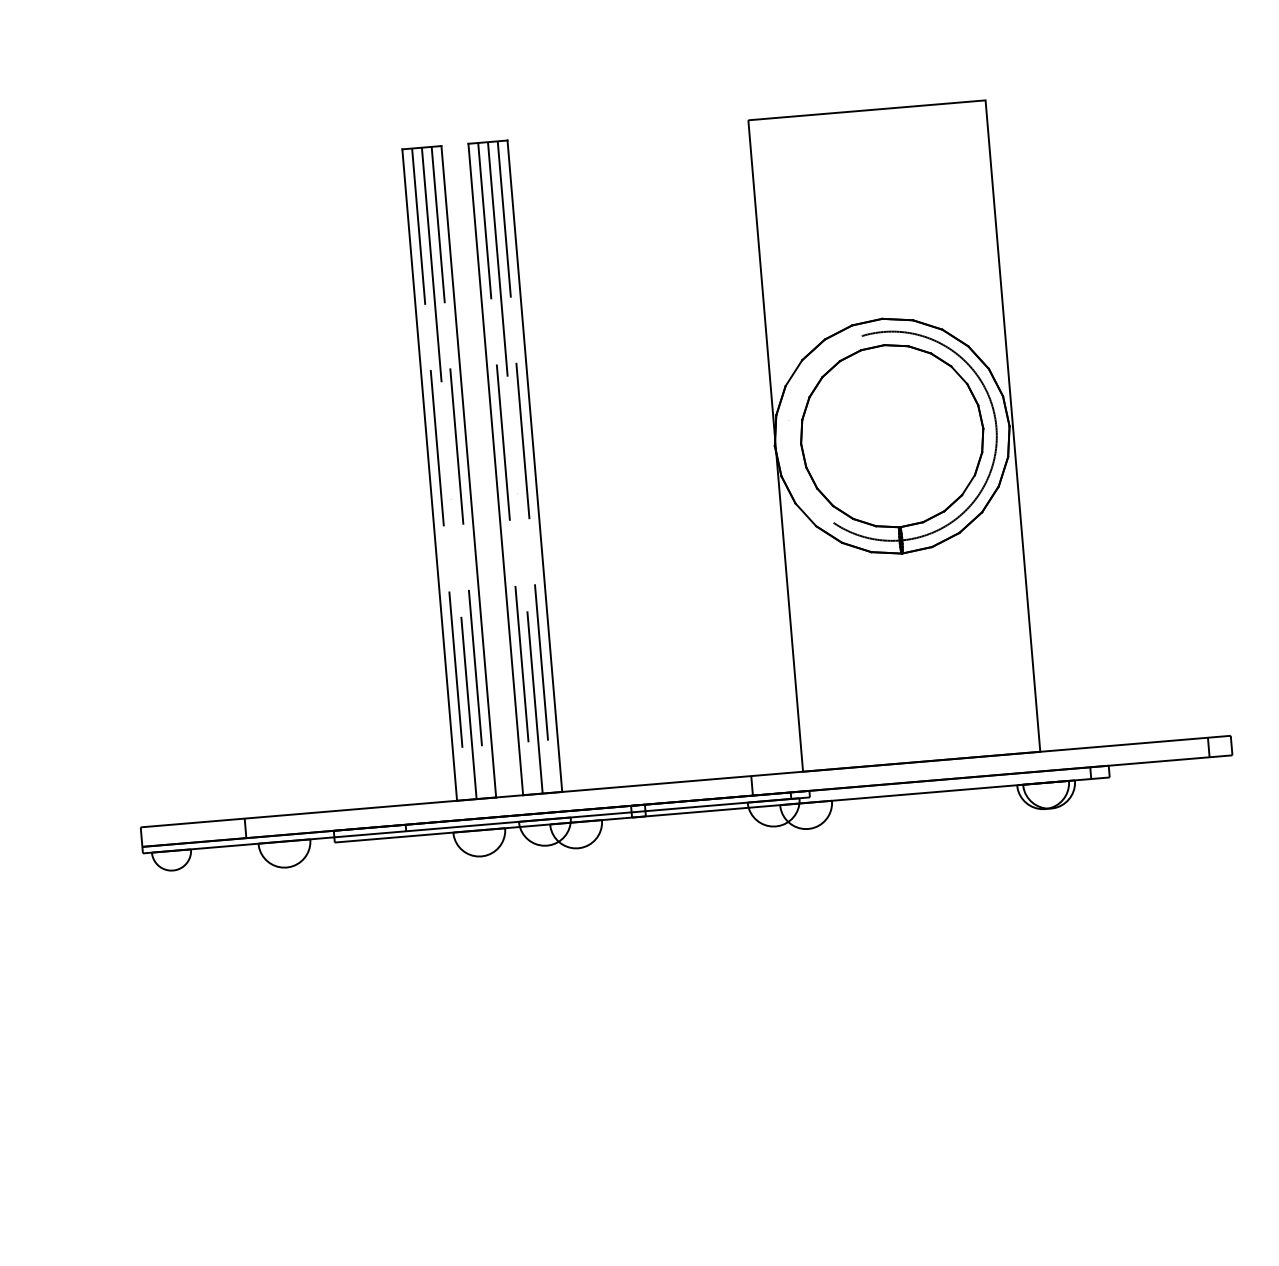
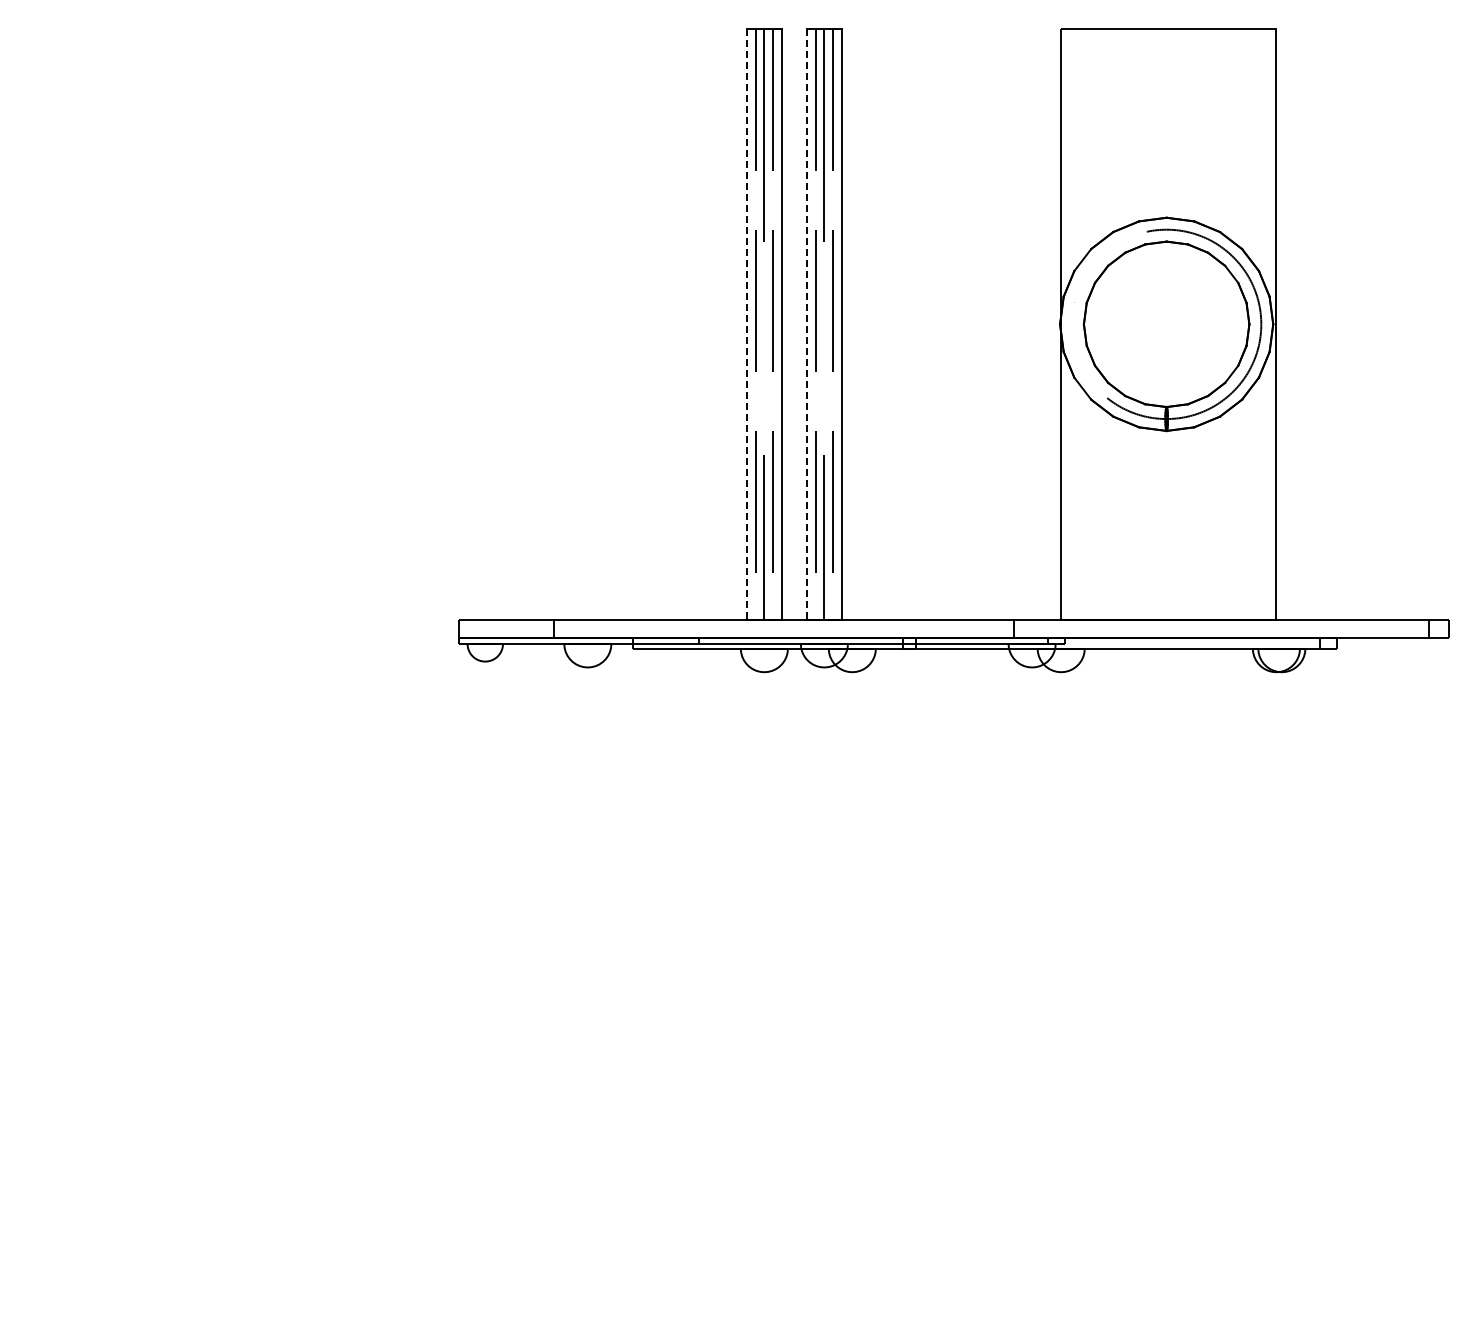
line: (495, 469) -> (806, 324), solid -> dashed
line: (429, 475) -> (746, 324), solid -> dashed

